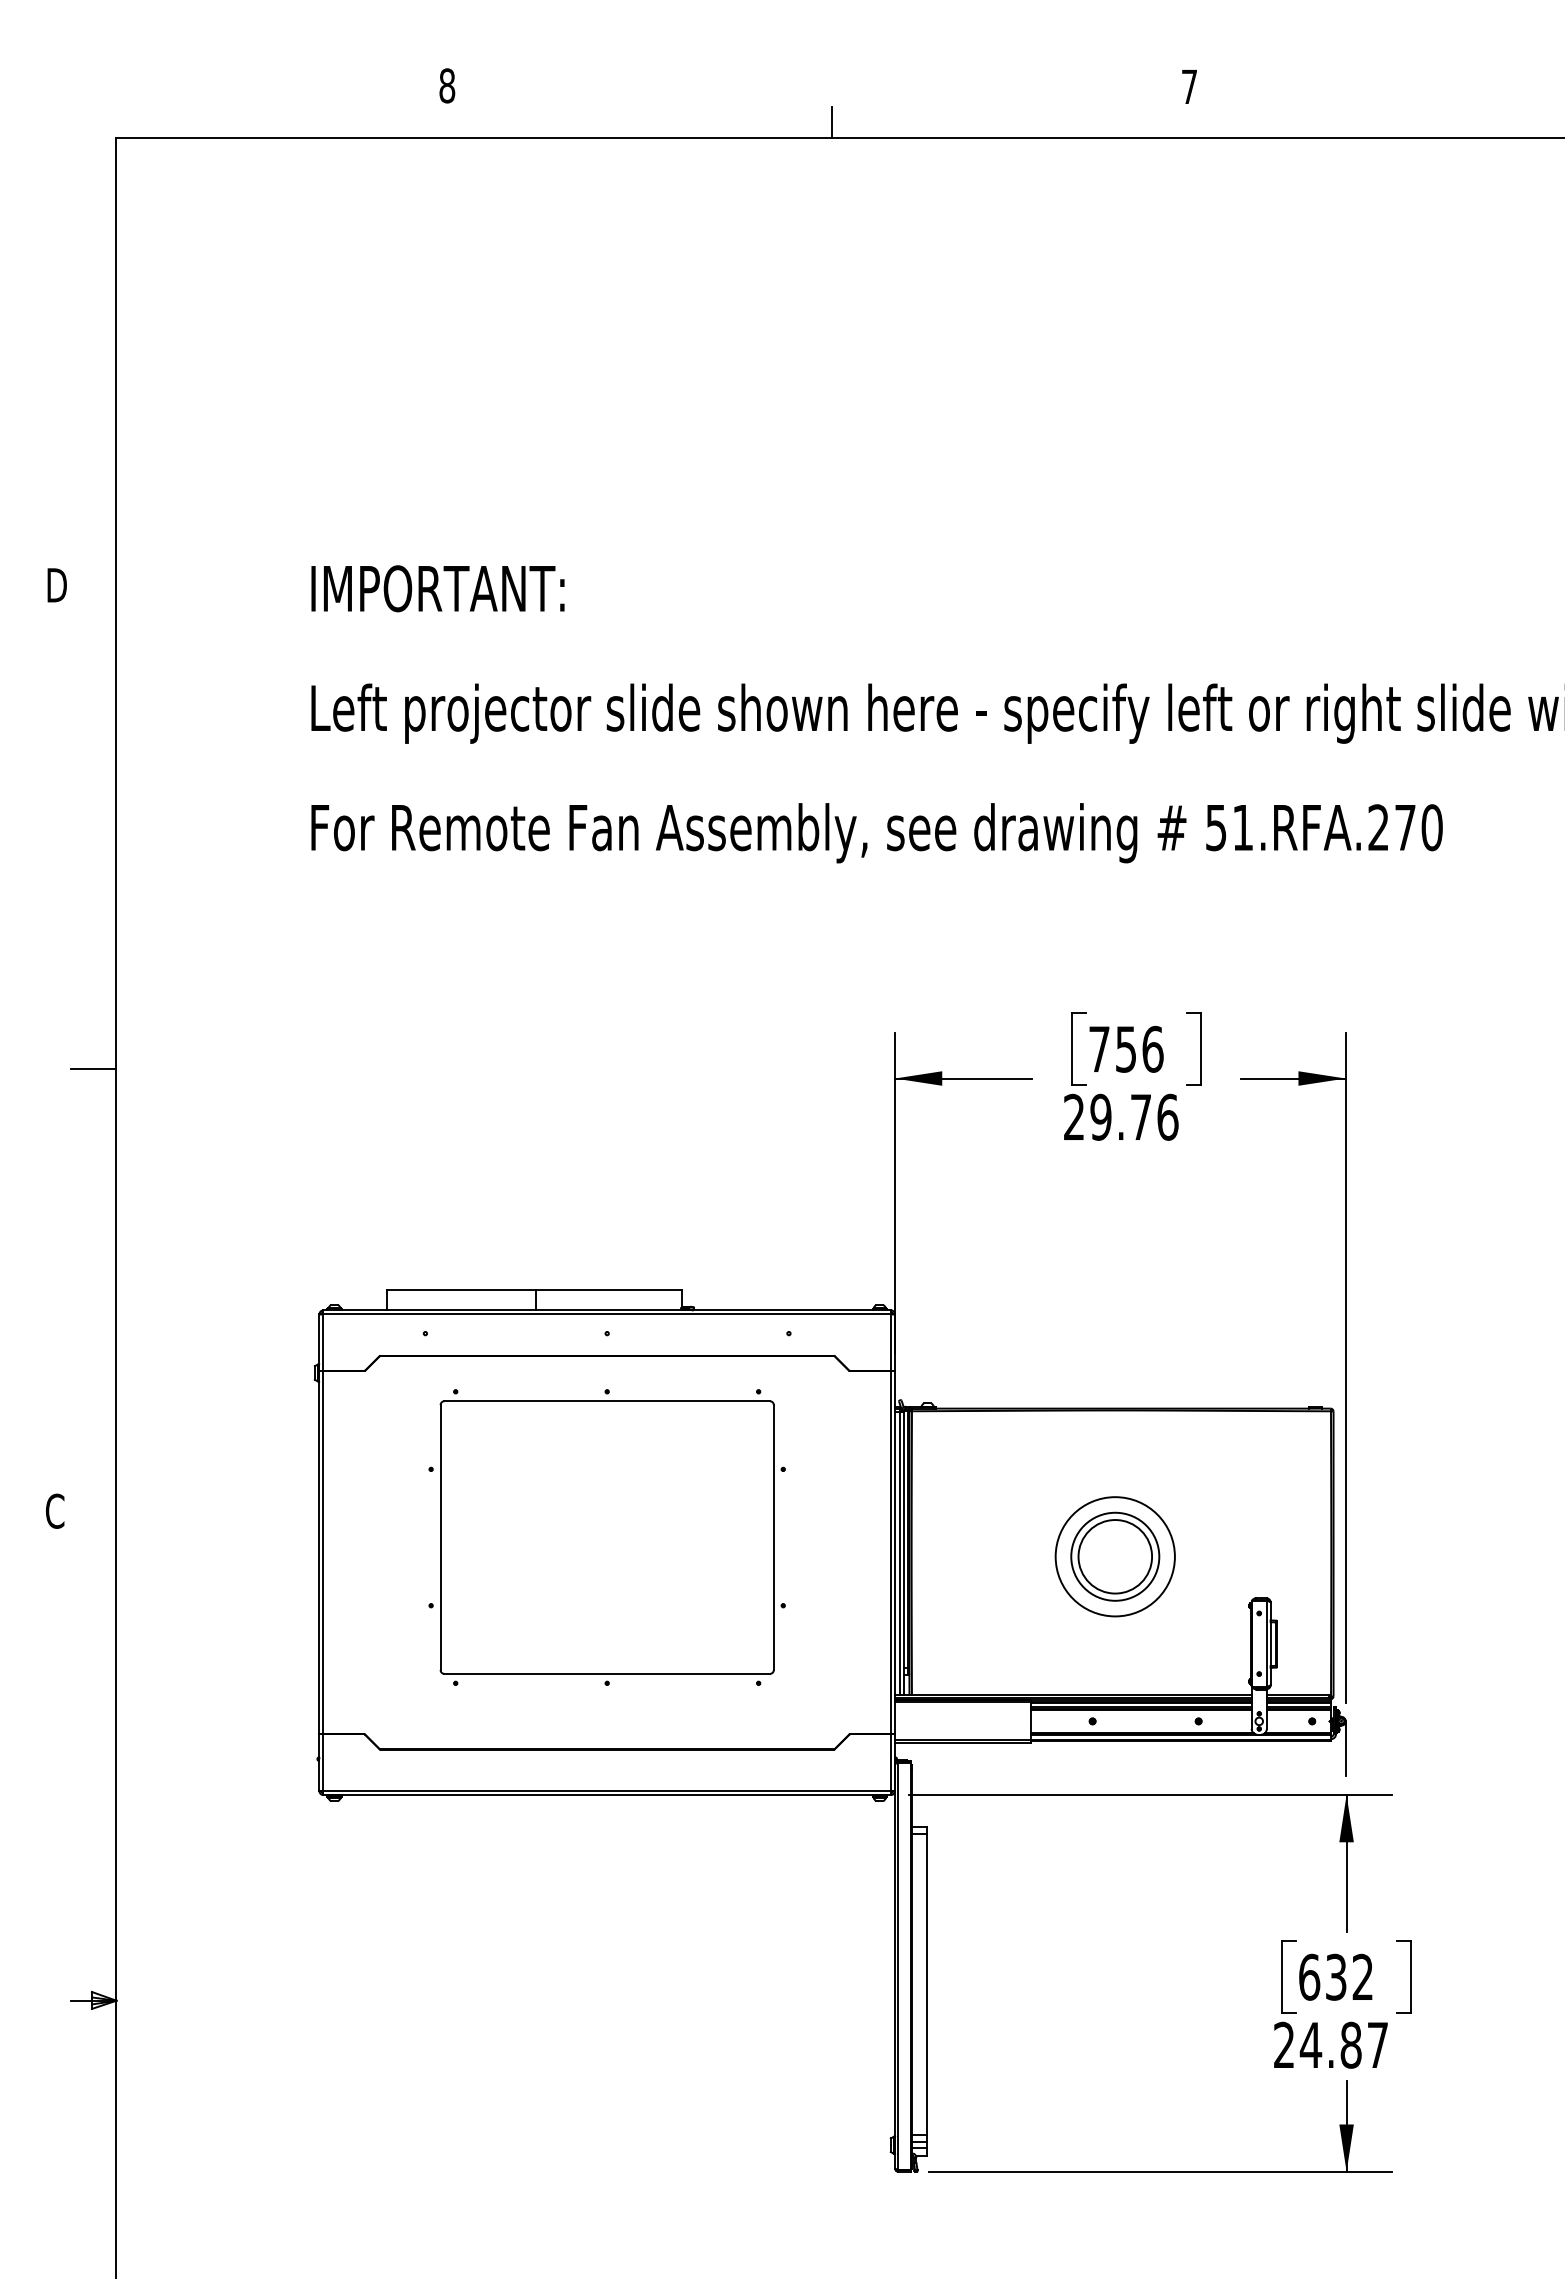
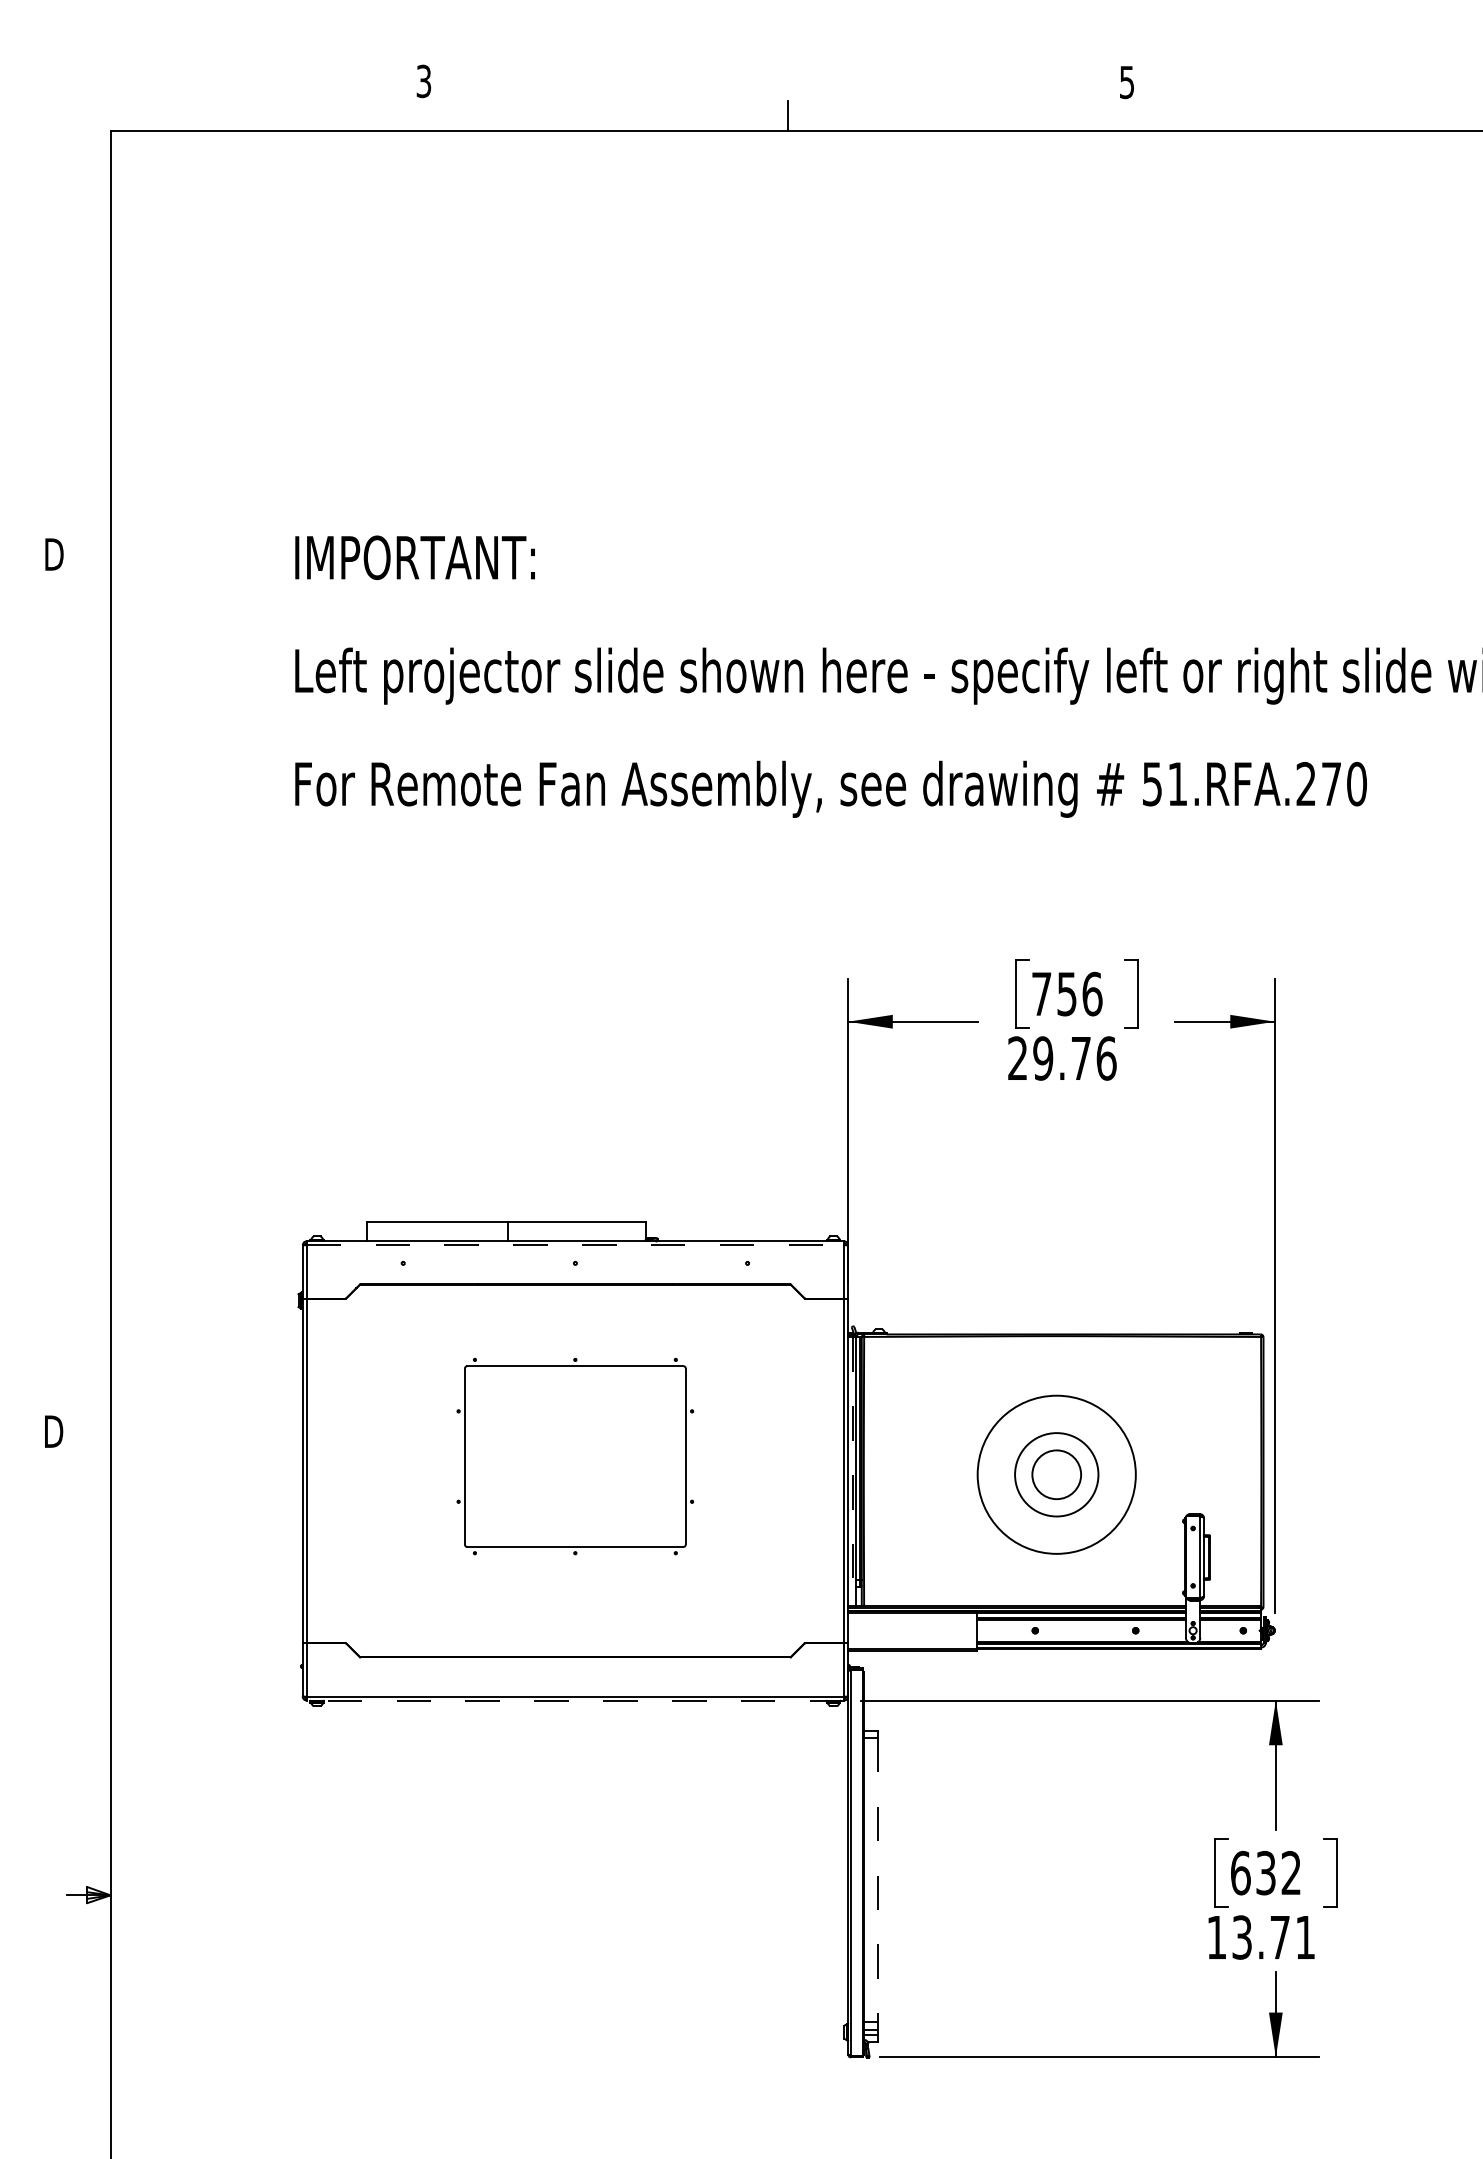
text: (447, 85) -> (424, 81), 8 -> 3
text: (1189, 86) -> (1127, 81), 7 -> 5
line: (93, 1069) -> (88, 1013), removed
line: (607, 1314) -> (575, 1245), solid -> dashed
text: (55, 1510) -> (52, 1430), C -> D
part: (606, 1537) -> (574, 1456), size x0.7
line: (899, 1553) -> (852, 1471), solid -> dashed
circle: (1114, 1556) -> (1056, 1474), size x1.4
circle: (1115, 1556) -> (1056, 1474), size x0.7
line: (1345, 1748) -> (1274, 1656), removed
line: (607, 1795) -> (575, 1700), solid -> dashed
line: (927, 1985) -> (878, 1880), solid -> dashed
text: (1330, 2044) -> (1260, 1936), 24.87 -> 13.71

